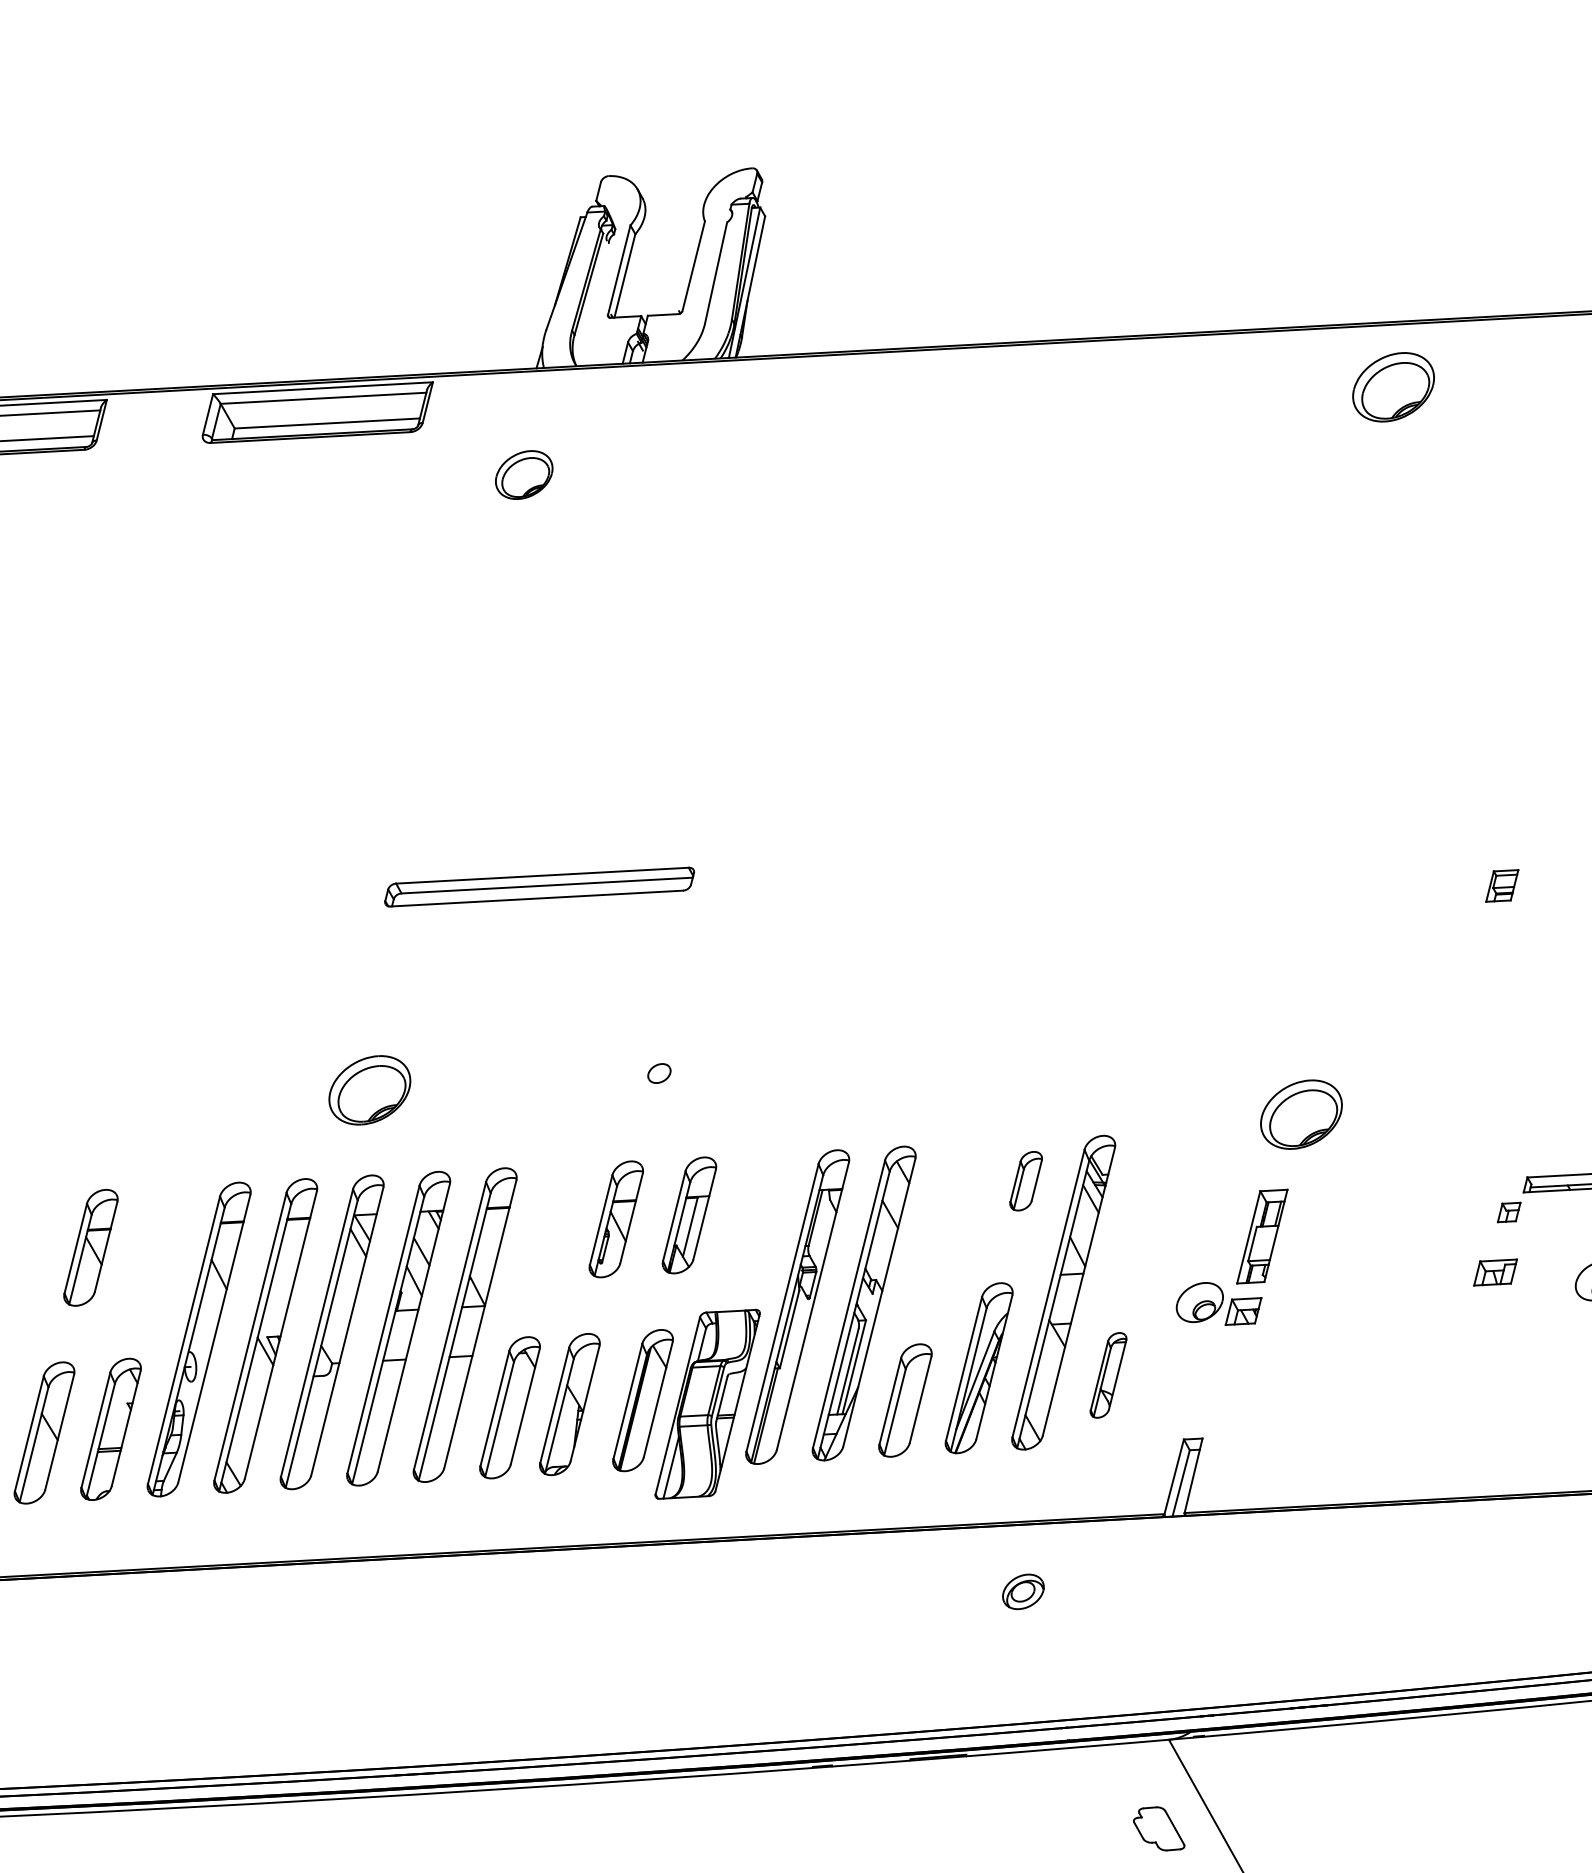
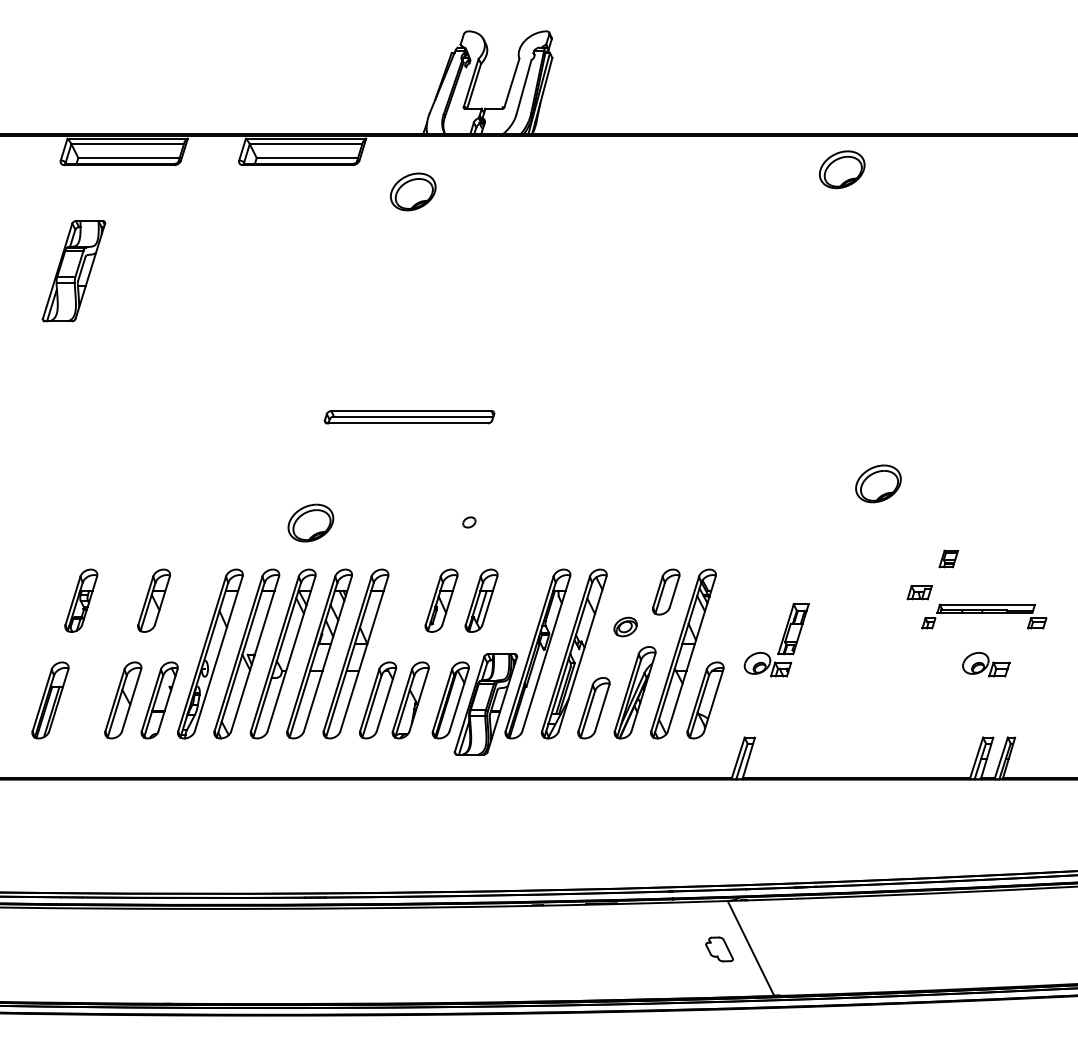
part: (1394, 386) -> (842, 169), moved
part: (524, 474) -> (413, 191), size x1.43
part: (1501, 884) -> (948, 558), moved
part: (1301, 1113) -> (878, 483), moved
part: (1026, 1180) -> (666, 591), size x1.43
part: (1495, 1272) -> (919, 592), moved
part: (1108, 1375) -> (705, 700), size x1.67
part: (1023, 1590) -> (625, 626), moved

